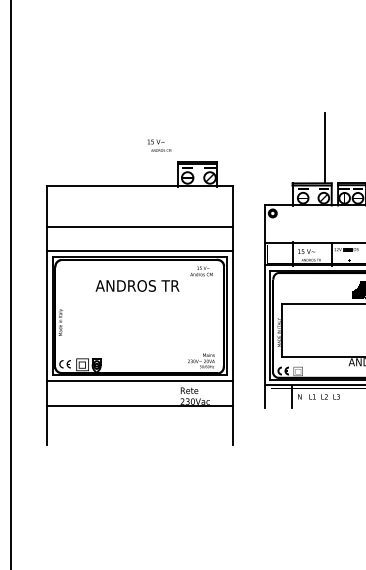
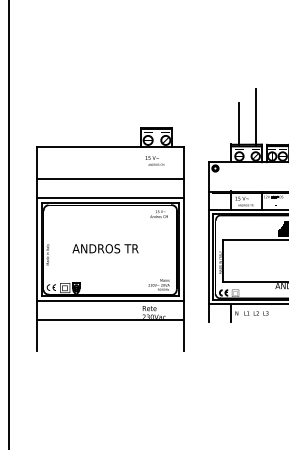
text: (158, 145) -> (154, 160), moved
line: (303, 156) -> (239, 123), added
text: (137, 285) -> (105, 248), moved

